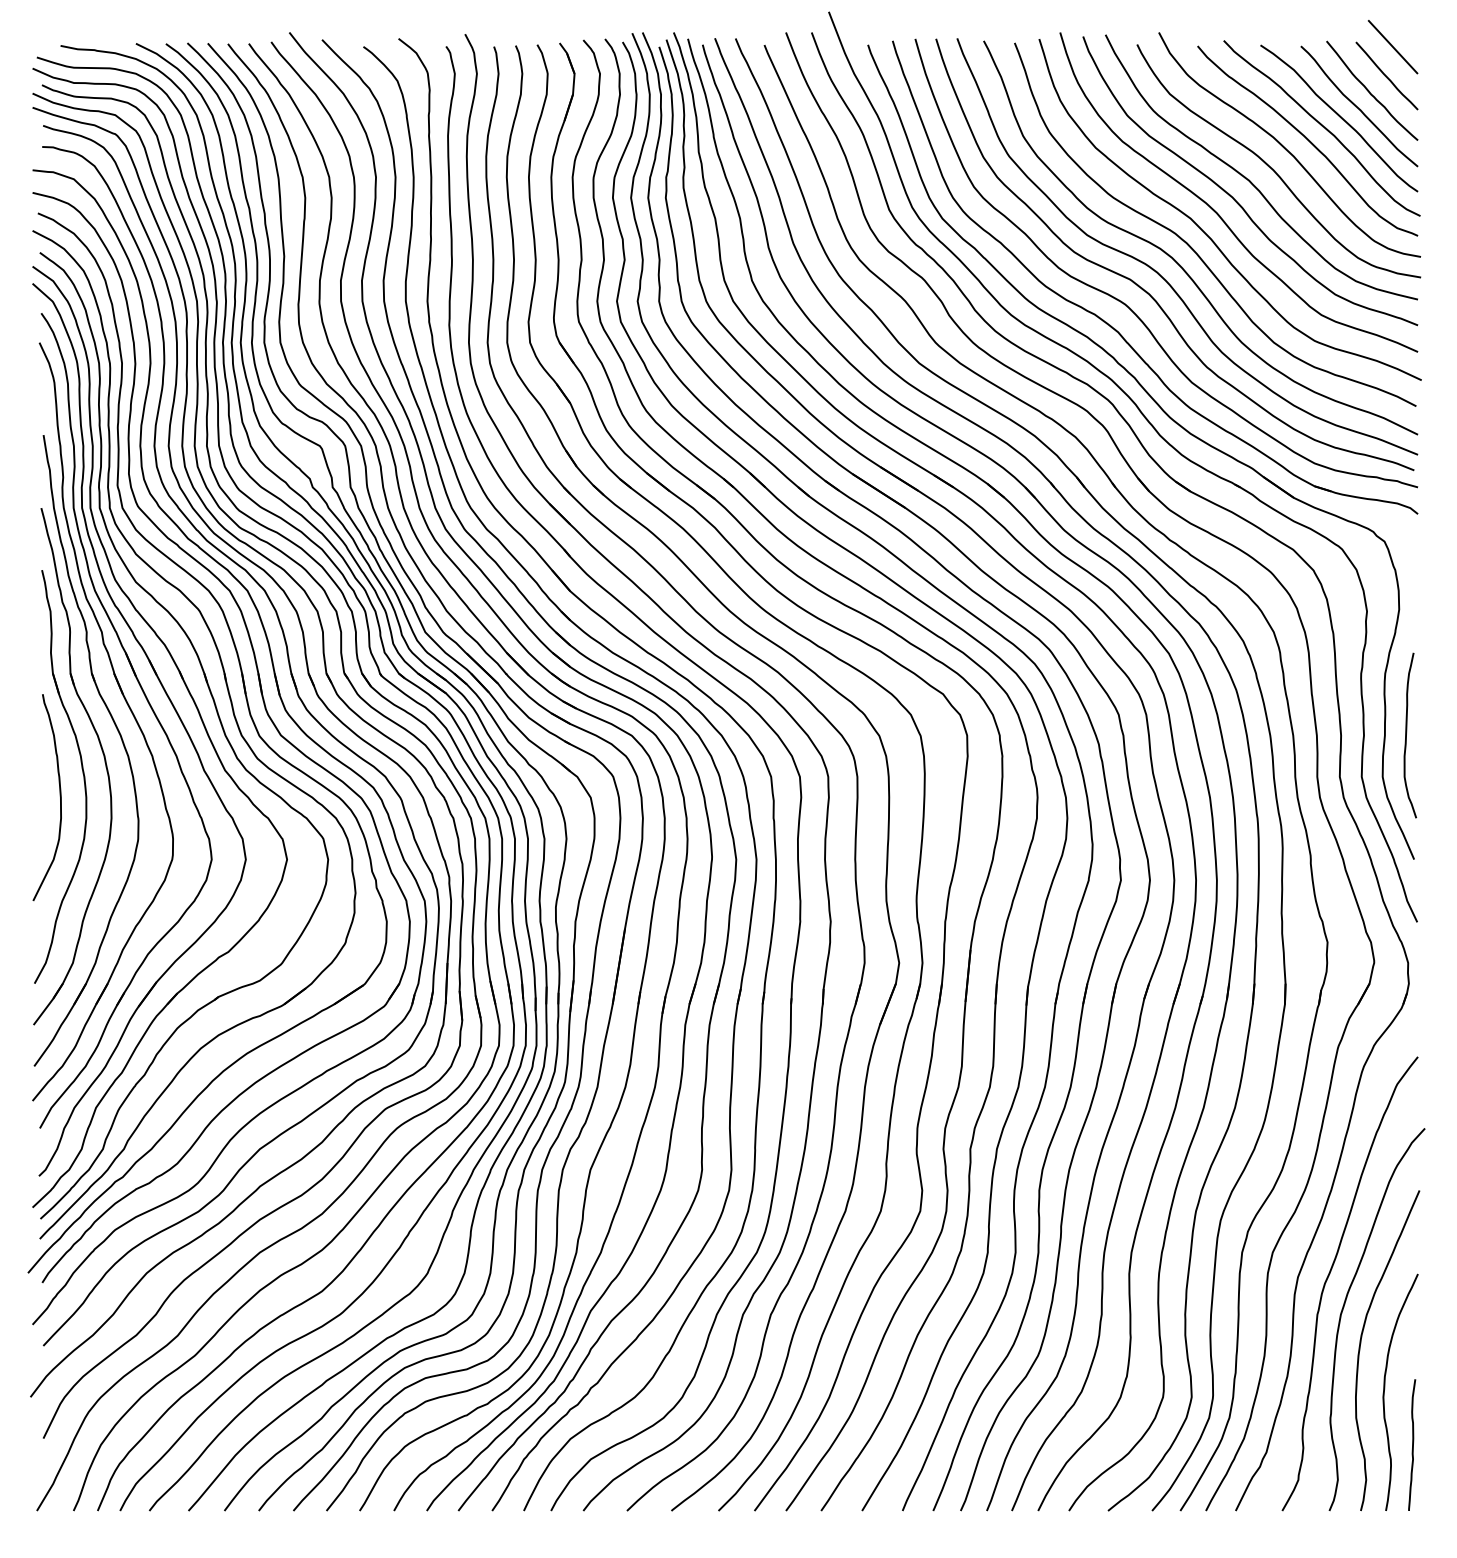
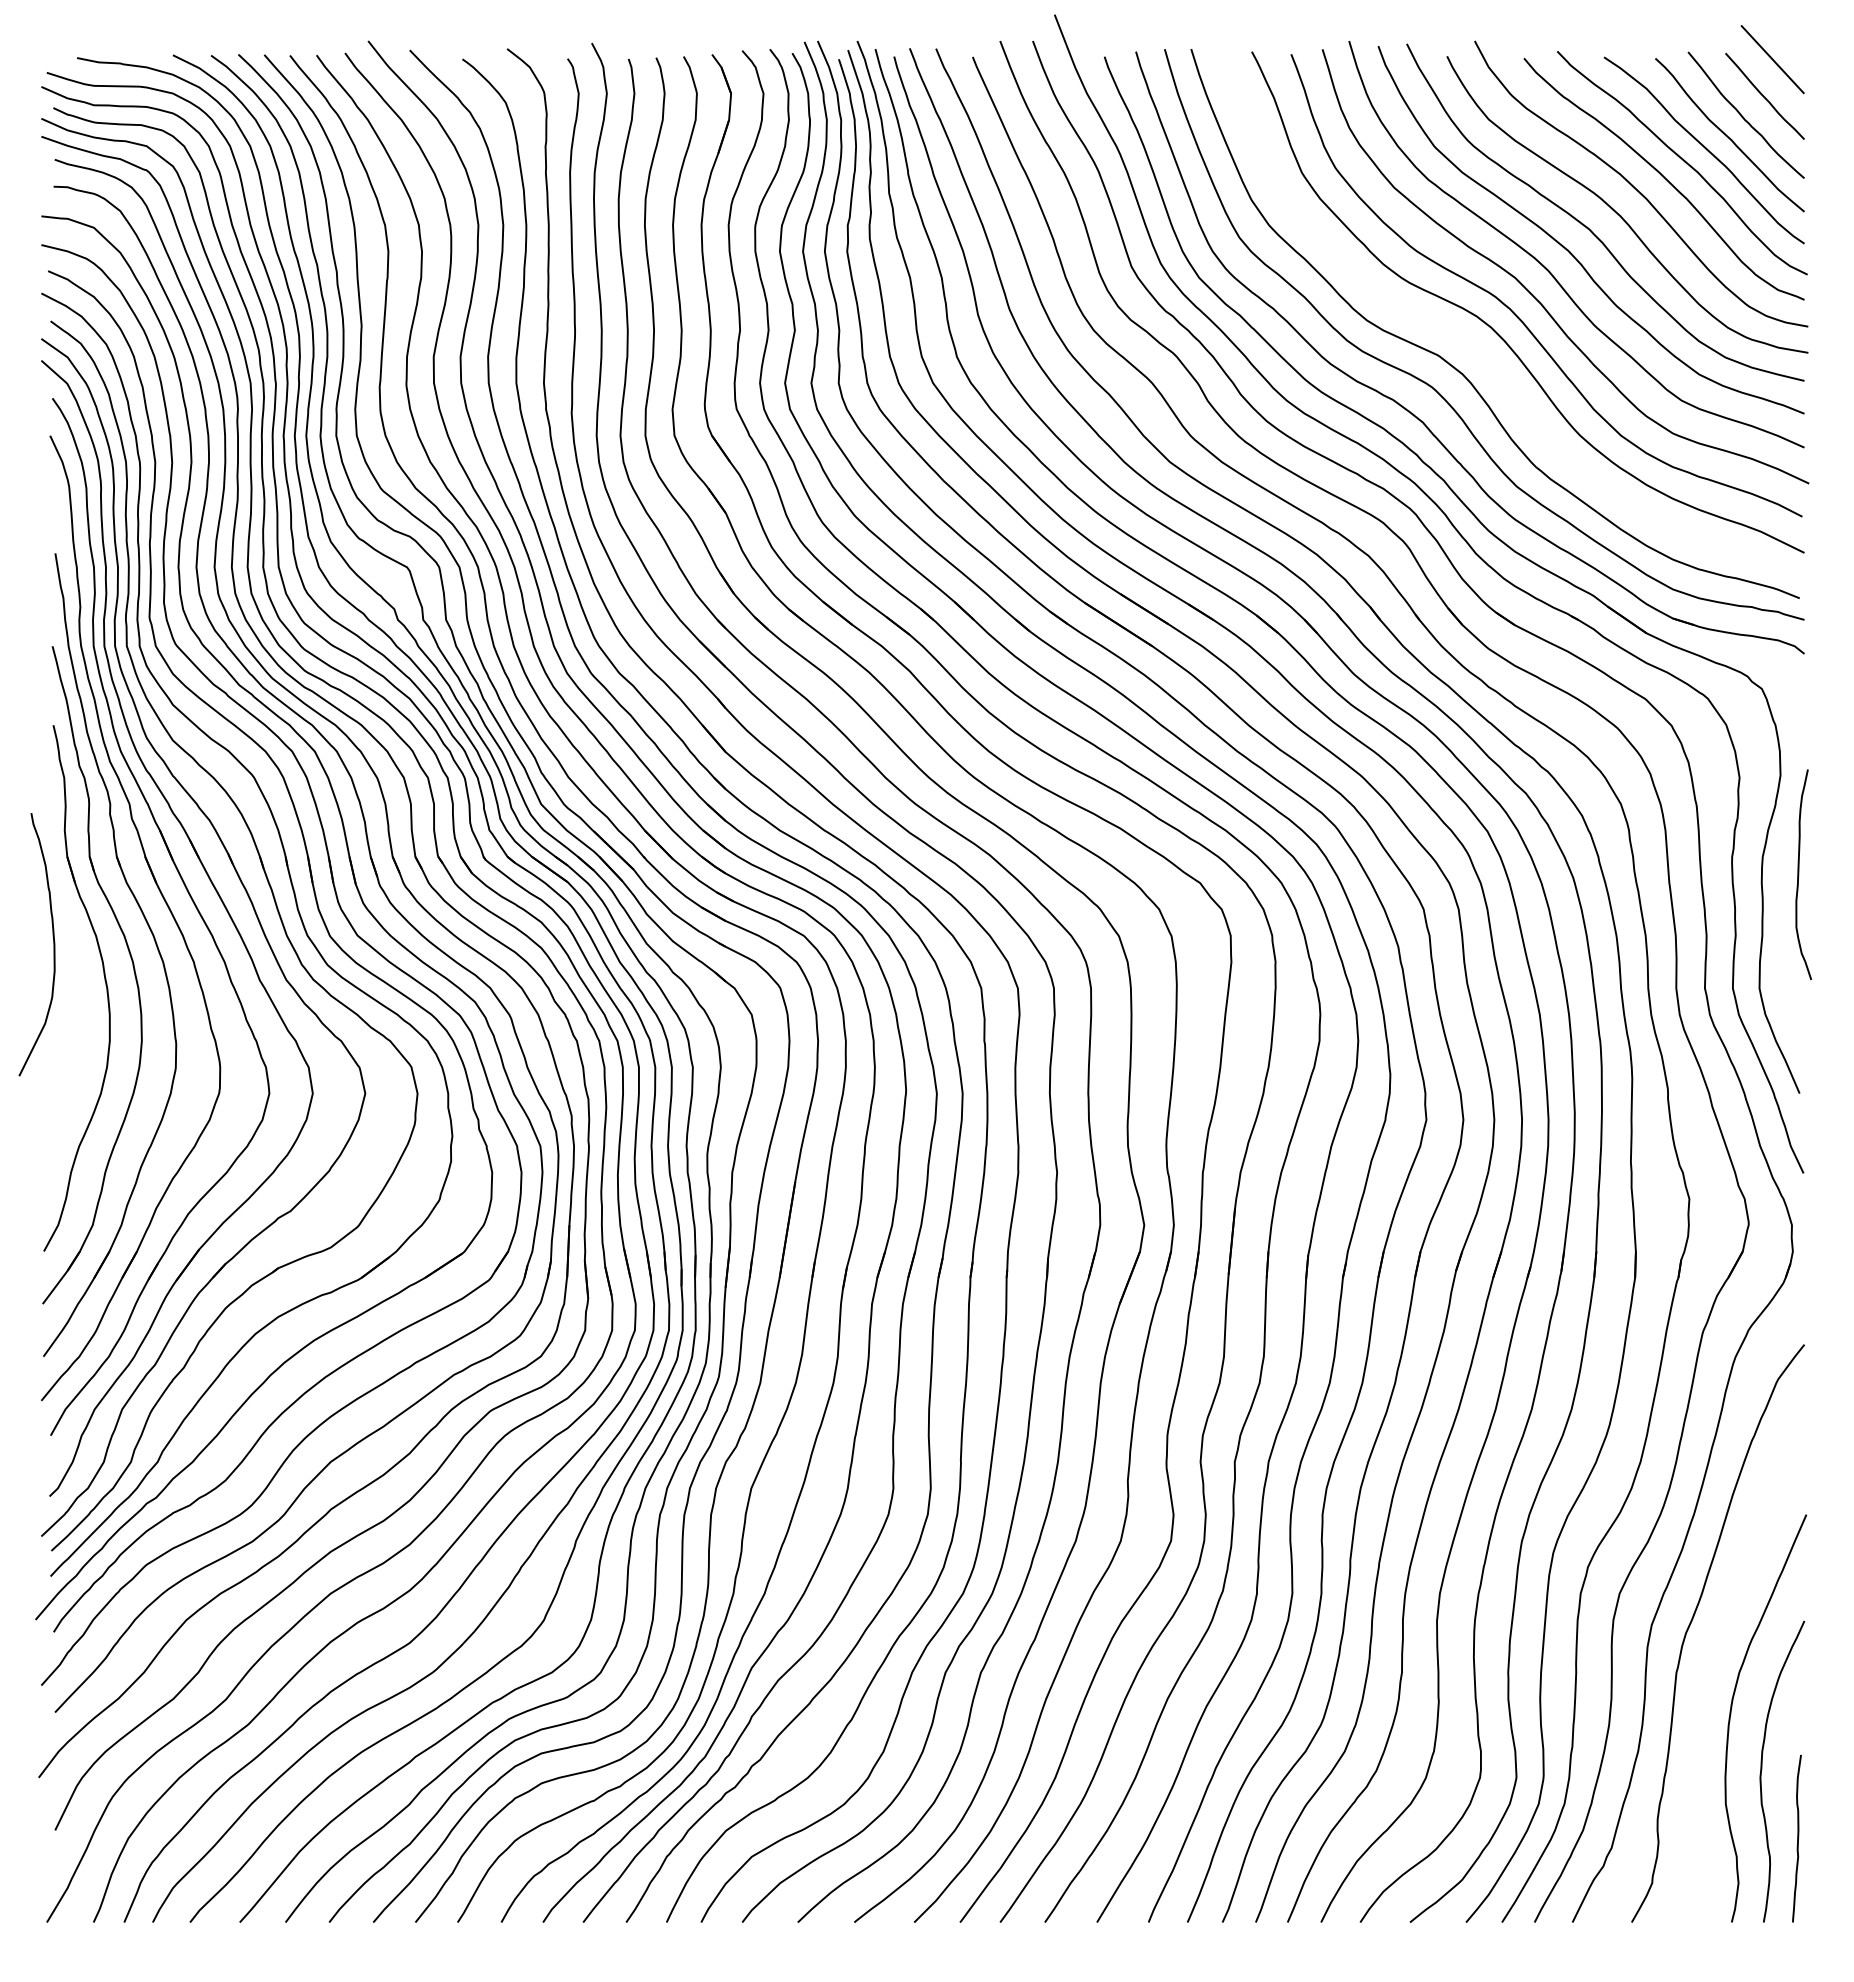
curve: (1159, 273) -> (1475, 347), removed
curve: (1407, 735) -> (1799, 874), moved
curve: (60, 797) -> (53, 944), moved
curve: (1344, 1307) -> (1710, 1663), removed

